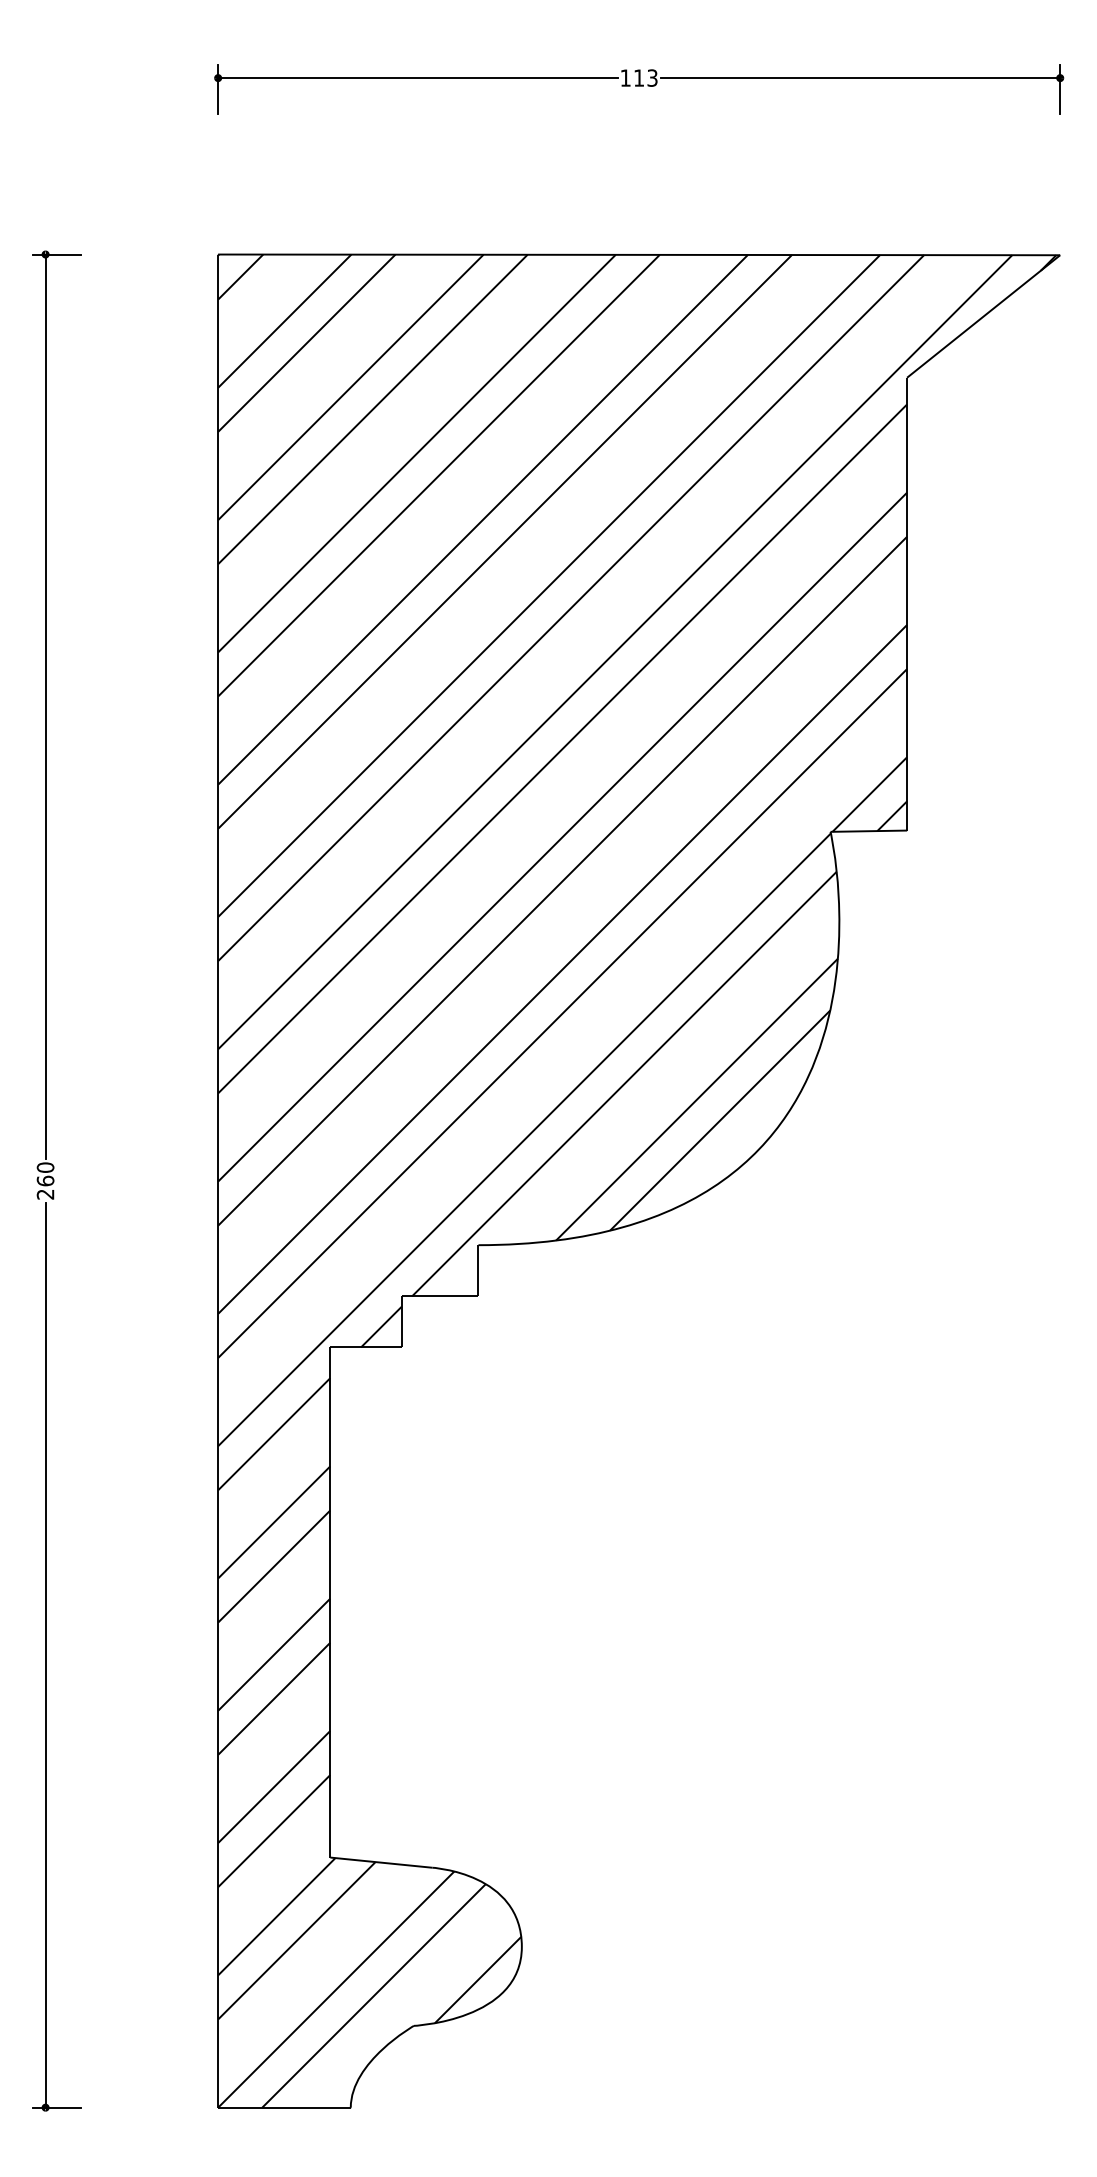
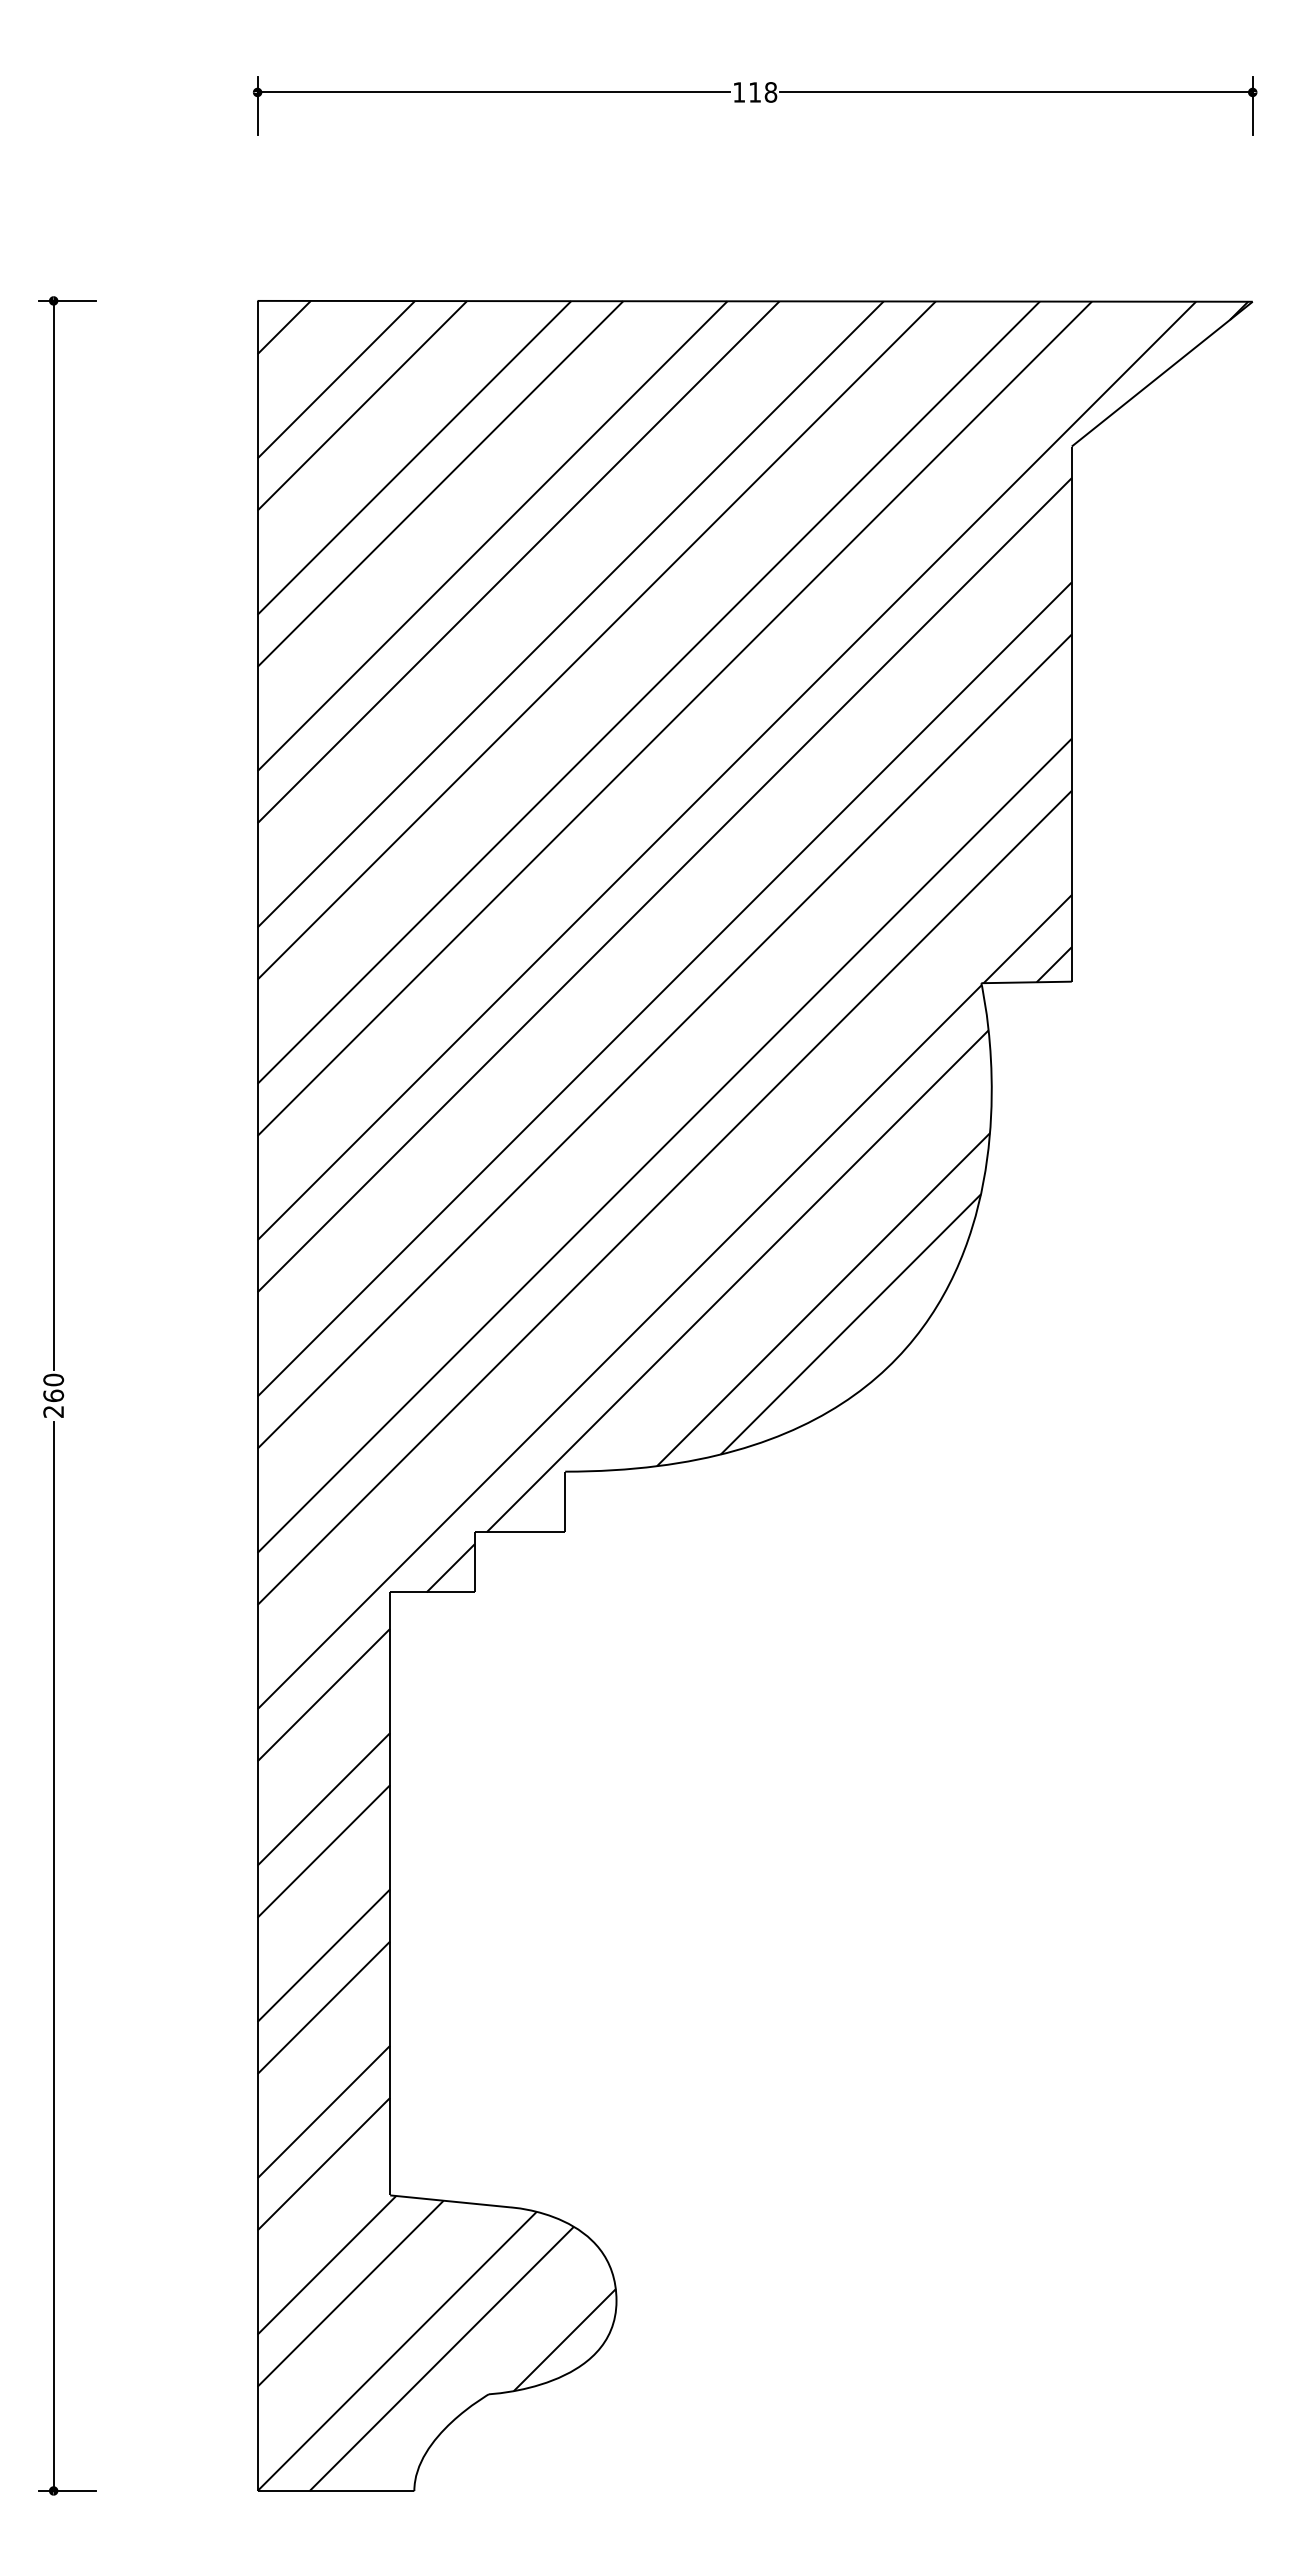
text: (652, 77) -> (770, 91), 113 -> 118

